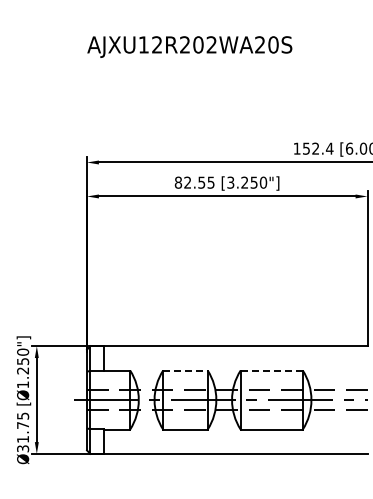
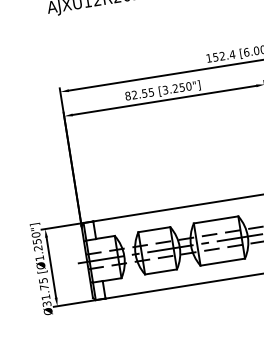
line: (185, 370) -> (154, 229), dashed -> solid
line: (272, 370) -> (216, 219), dashed -> solid

